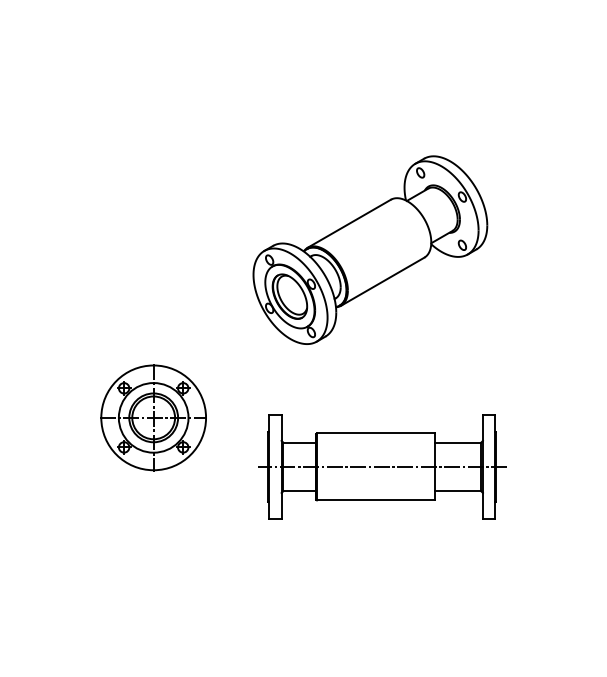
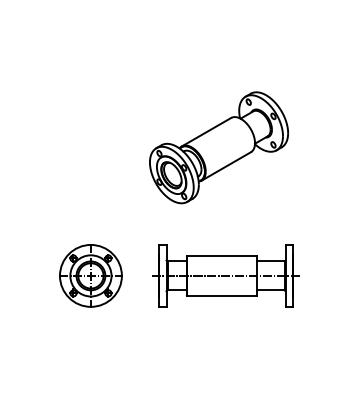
part: (152, 417) -> (90, 275), moved

